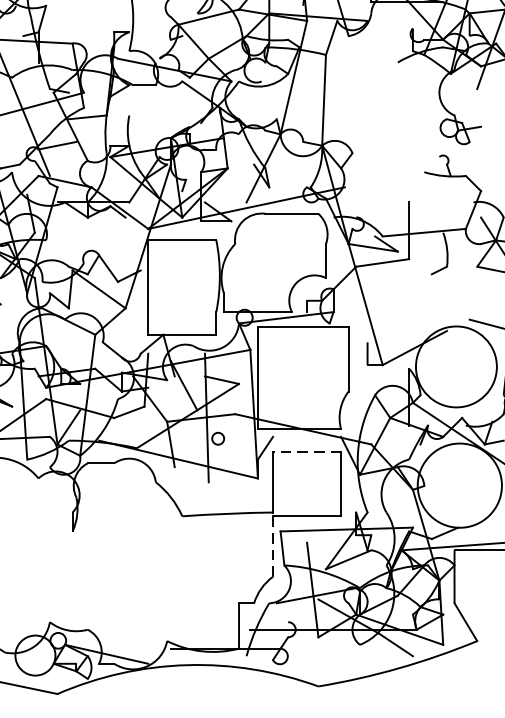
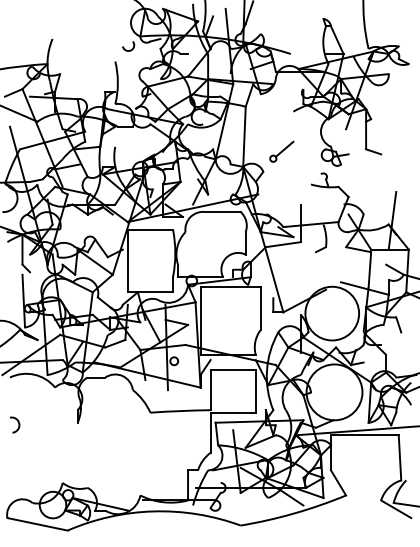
part: (379, 122) -> (281, 151), added
line: (307, 452) -> (233, 370), dashed -> solid
line: (272, 546) -> (210, 432), dashed -> solid

